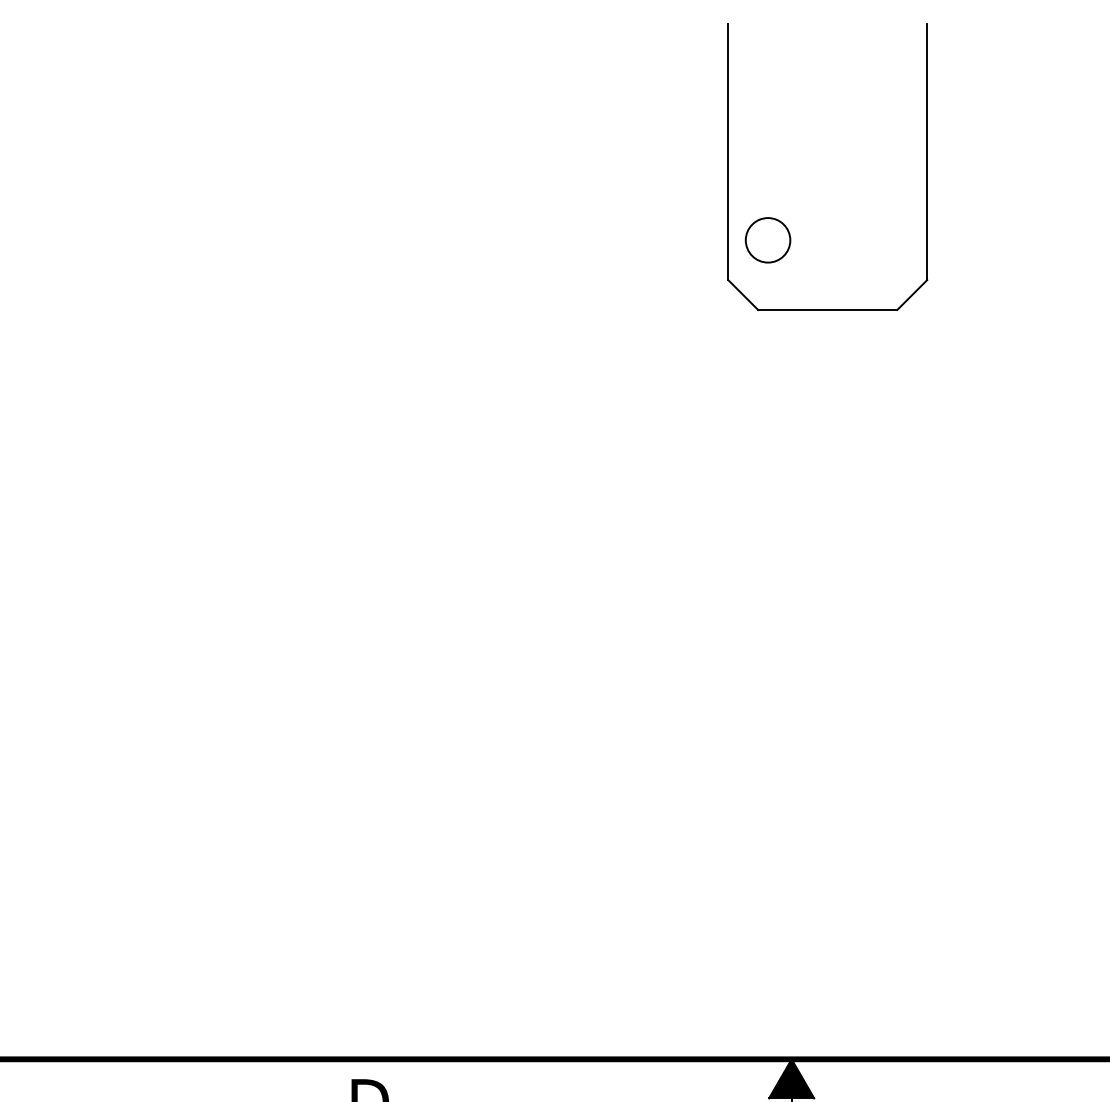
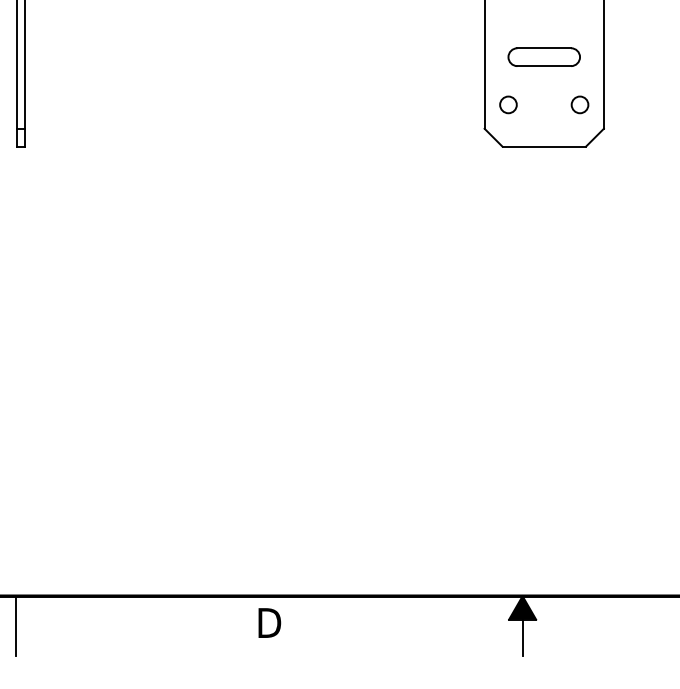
part: (826, 159) -> (543, 56), added
circle: (768, 239) -> (508, 104), size x0.62
circle: (886, 239) -> (579, 104), added

